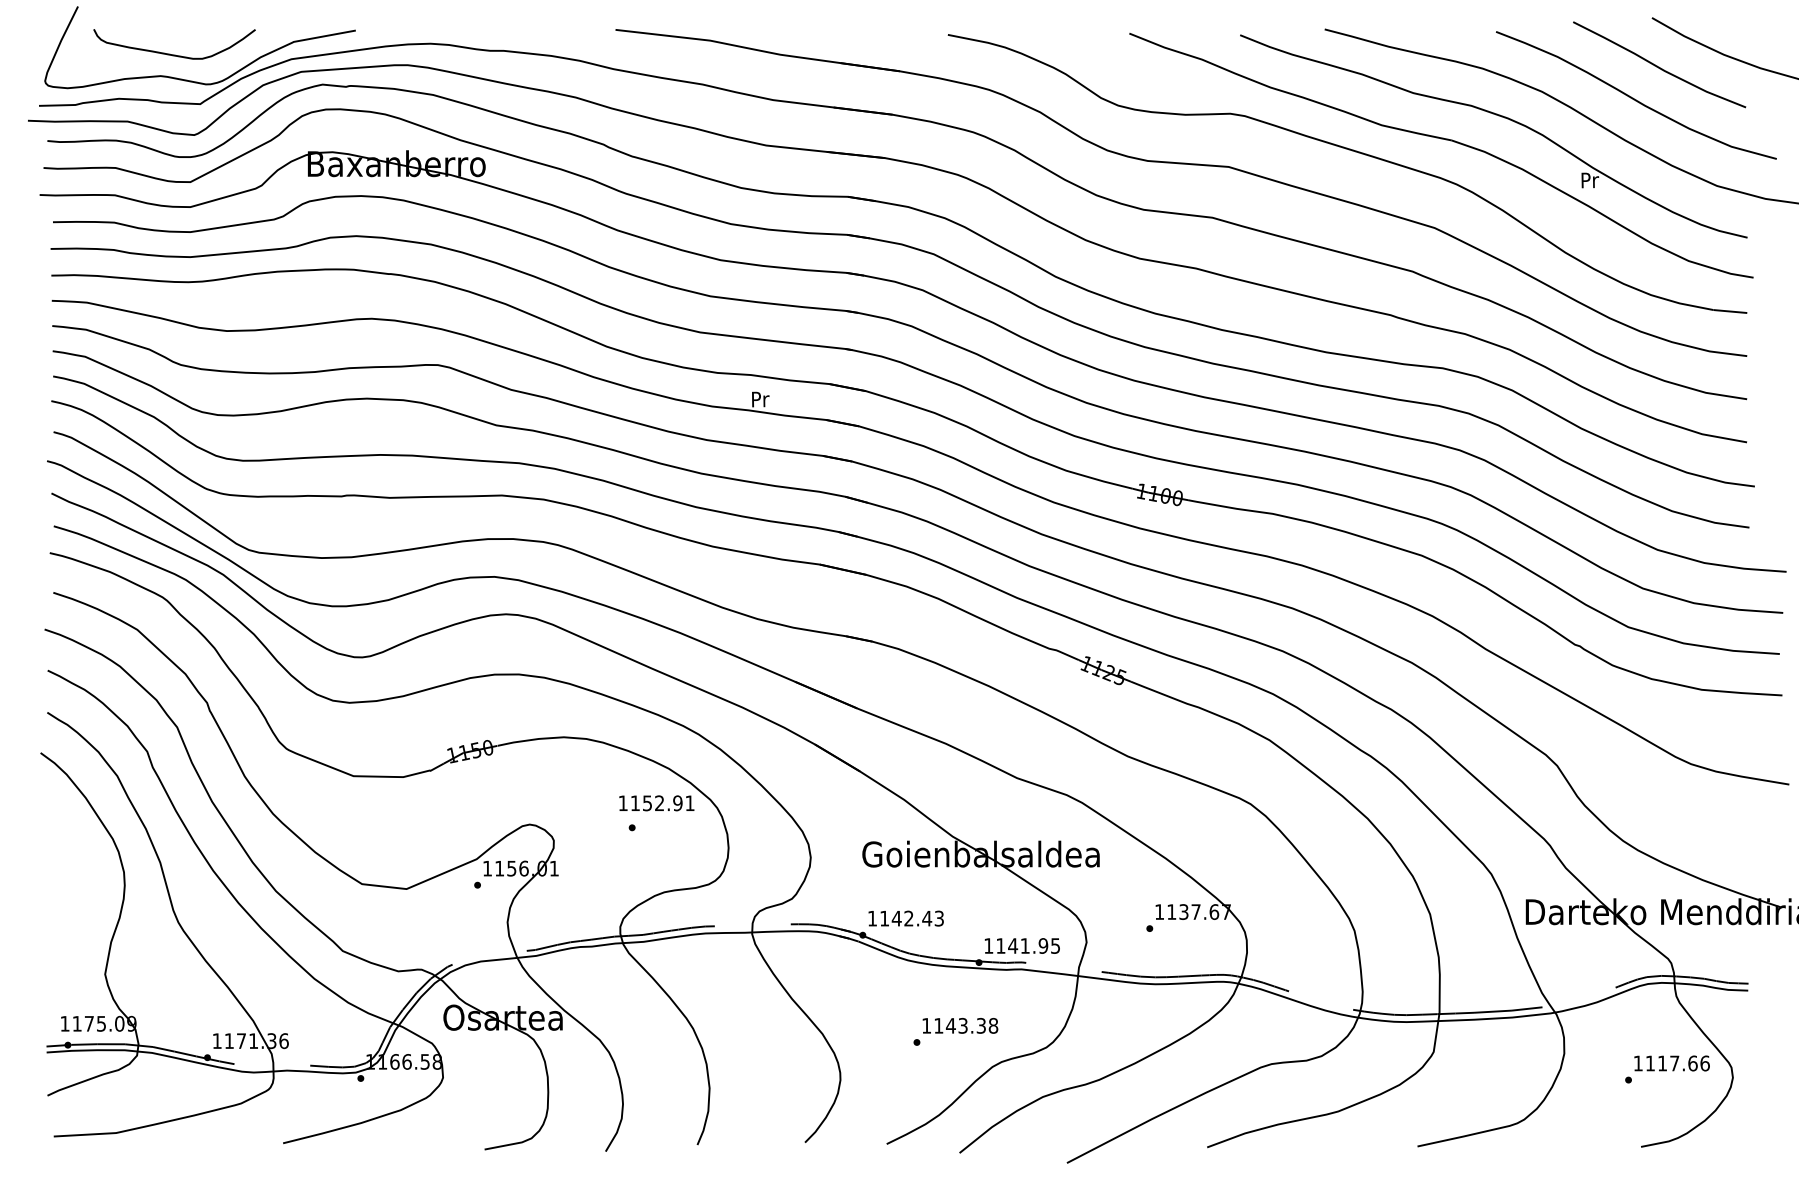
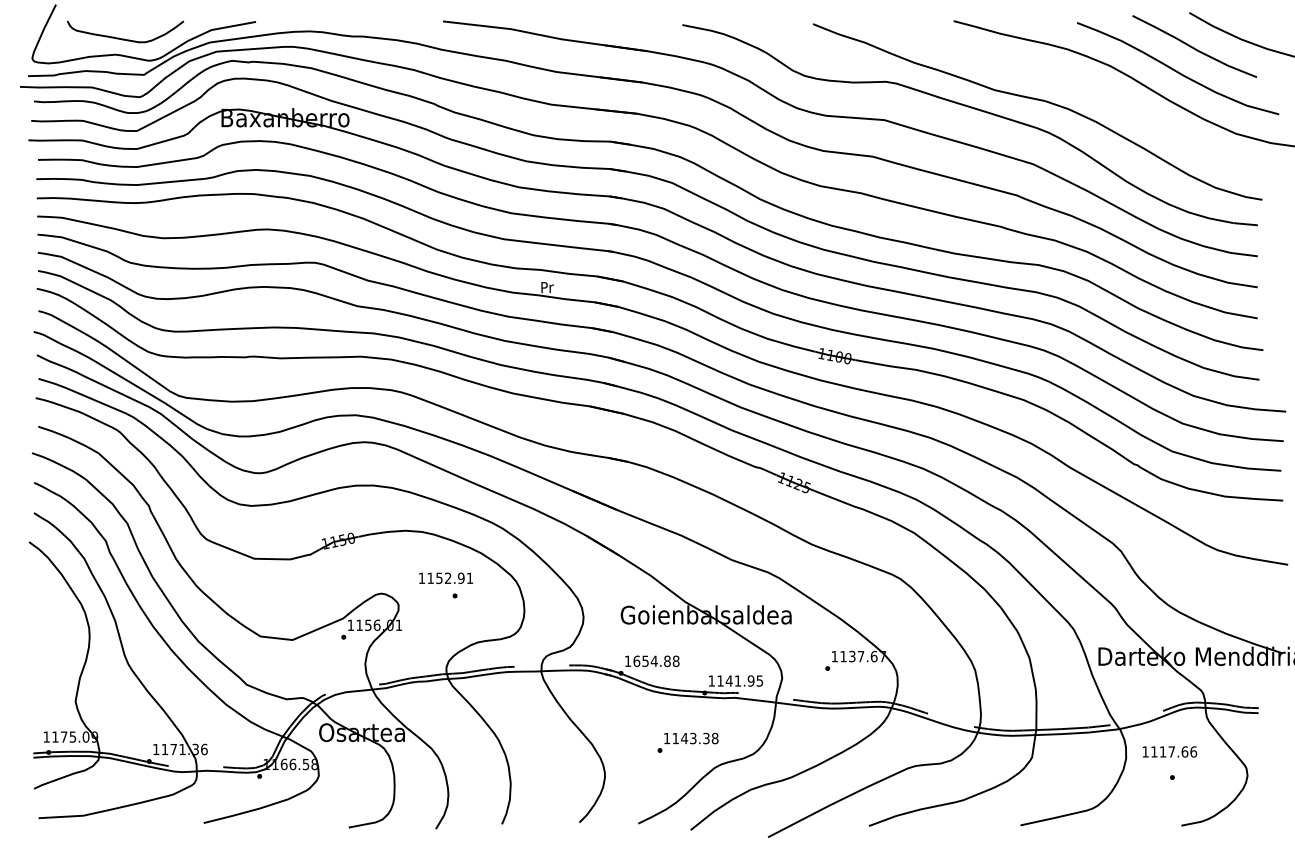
part: (1498, 116) -> (1078, 83), removed
text: (656, 803) -> (445, 578), moved
text: (912, 918) -> (656, 661), 1142.43 -> 1654.88
text: (1671, 1063) -> (1169, 751), moved

